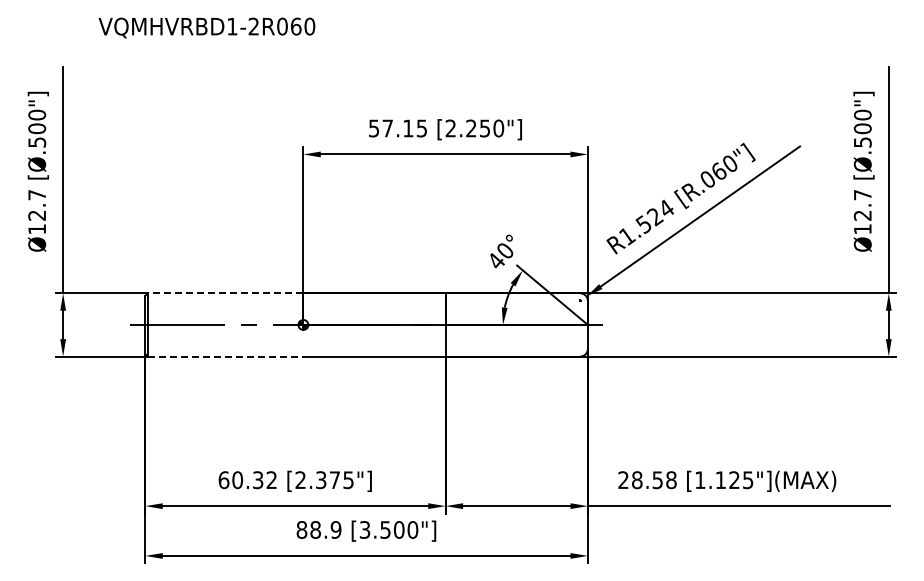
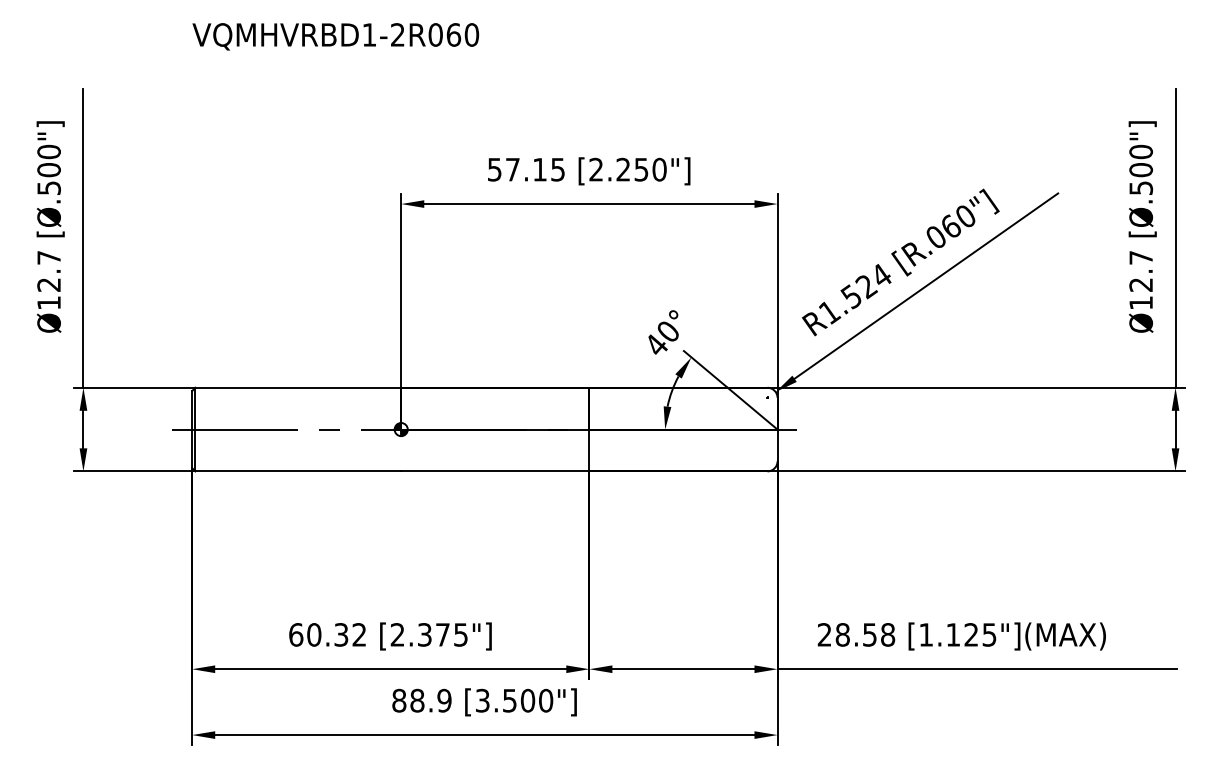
text: (206, 27) -> (335, 36), moved
line: (225, 293) -> (298, 387), dashed -> solid
line: (225, 356) -> (298, 471), dashed -> solid

